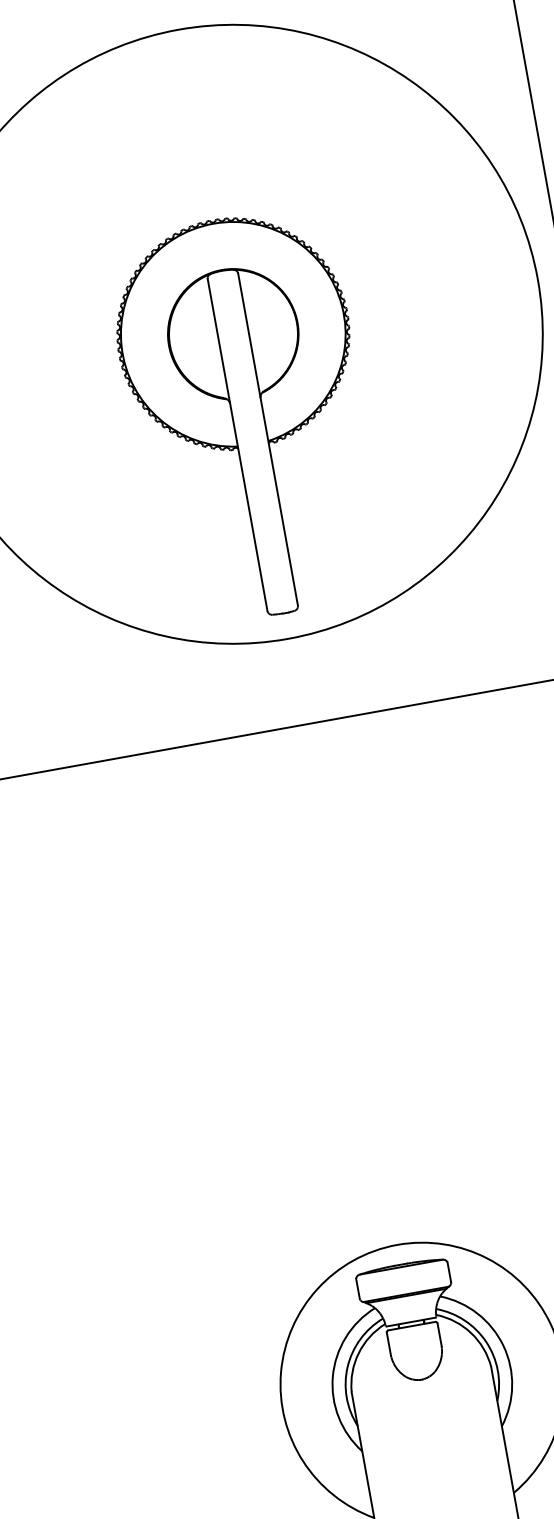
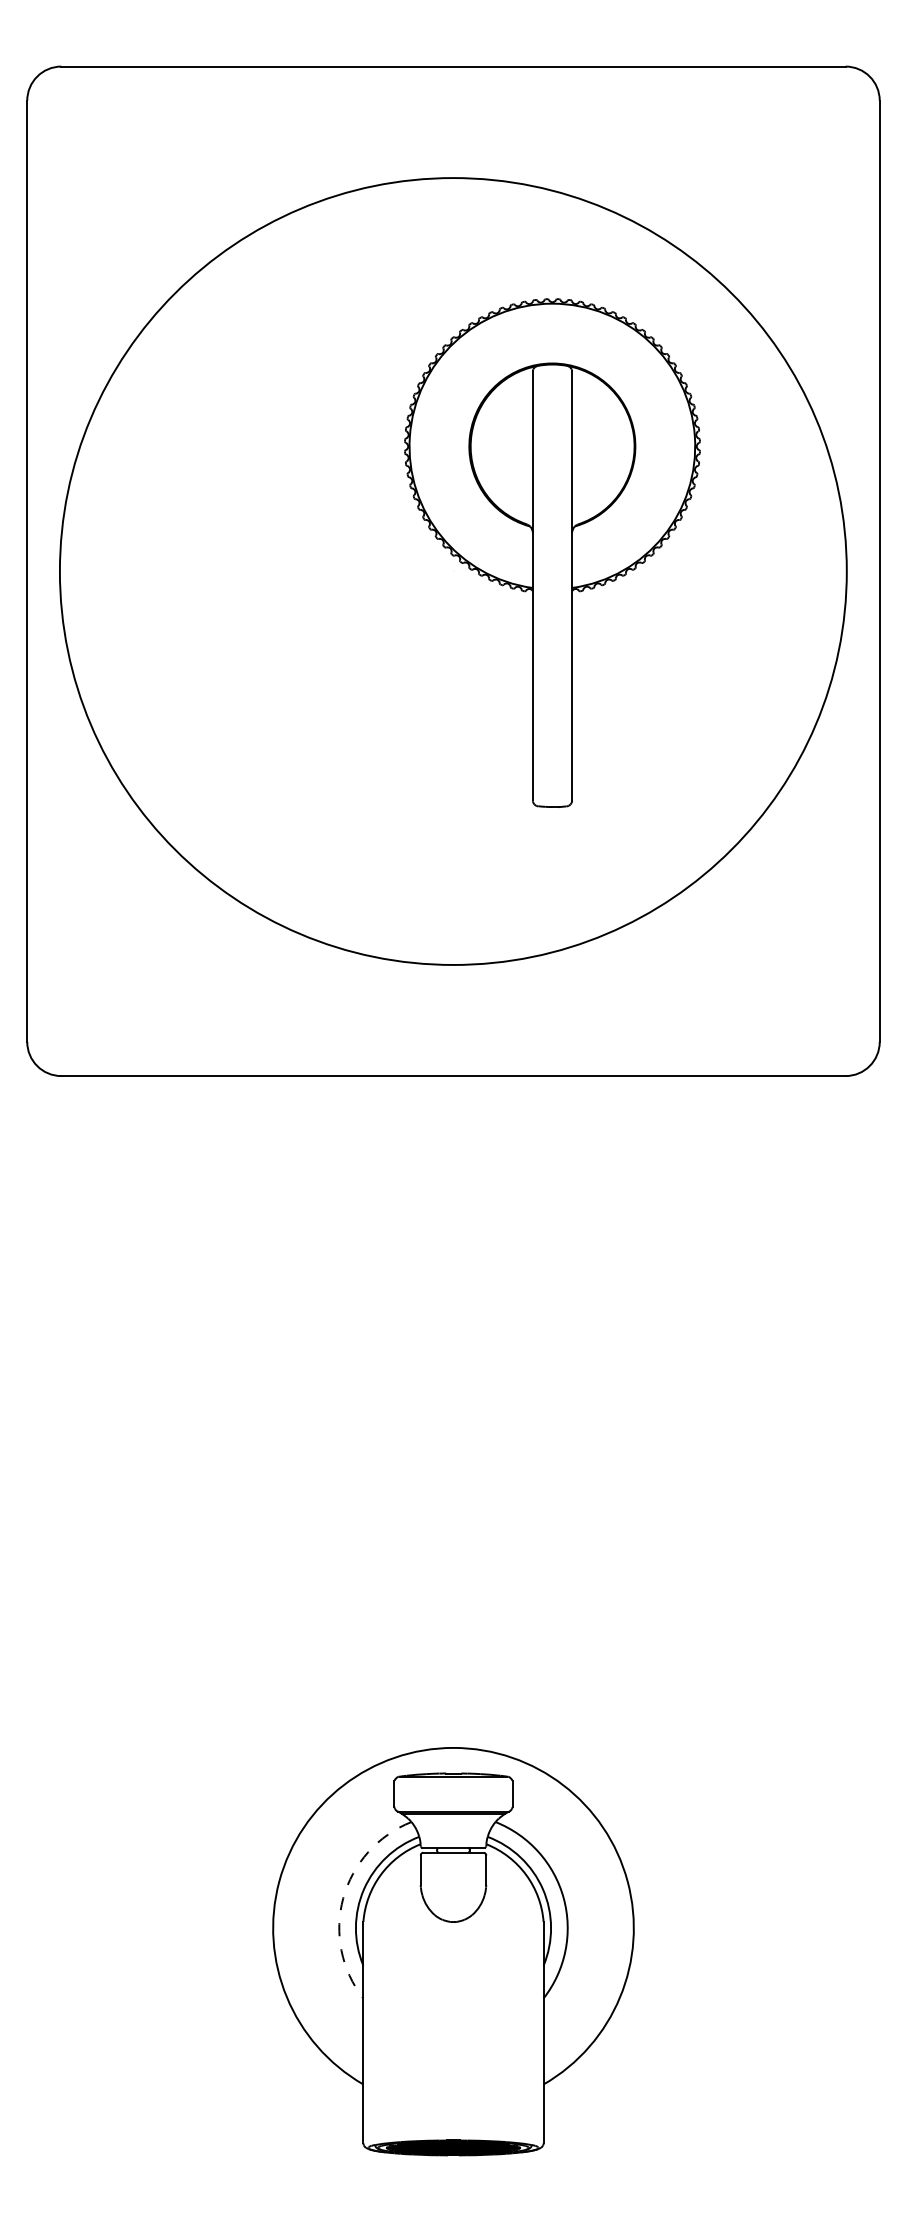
part: (248, 416) -> (552, 552), moved
arc: (333, 1376) -> (343, 1898), solid -> dashed

